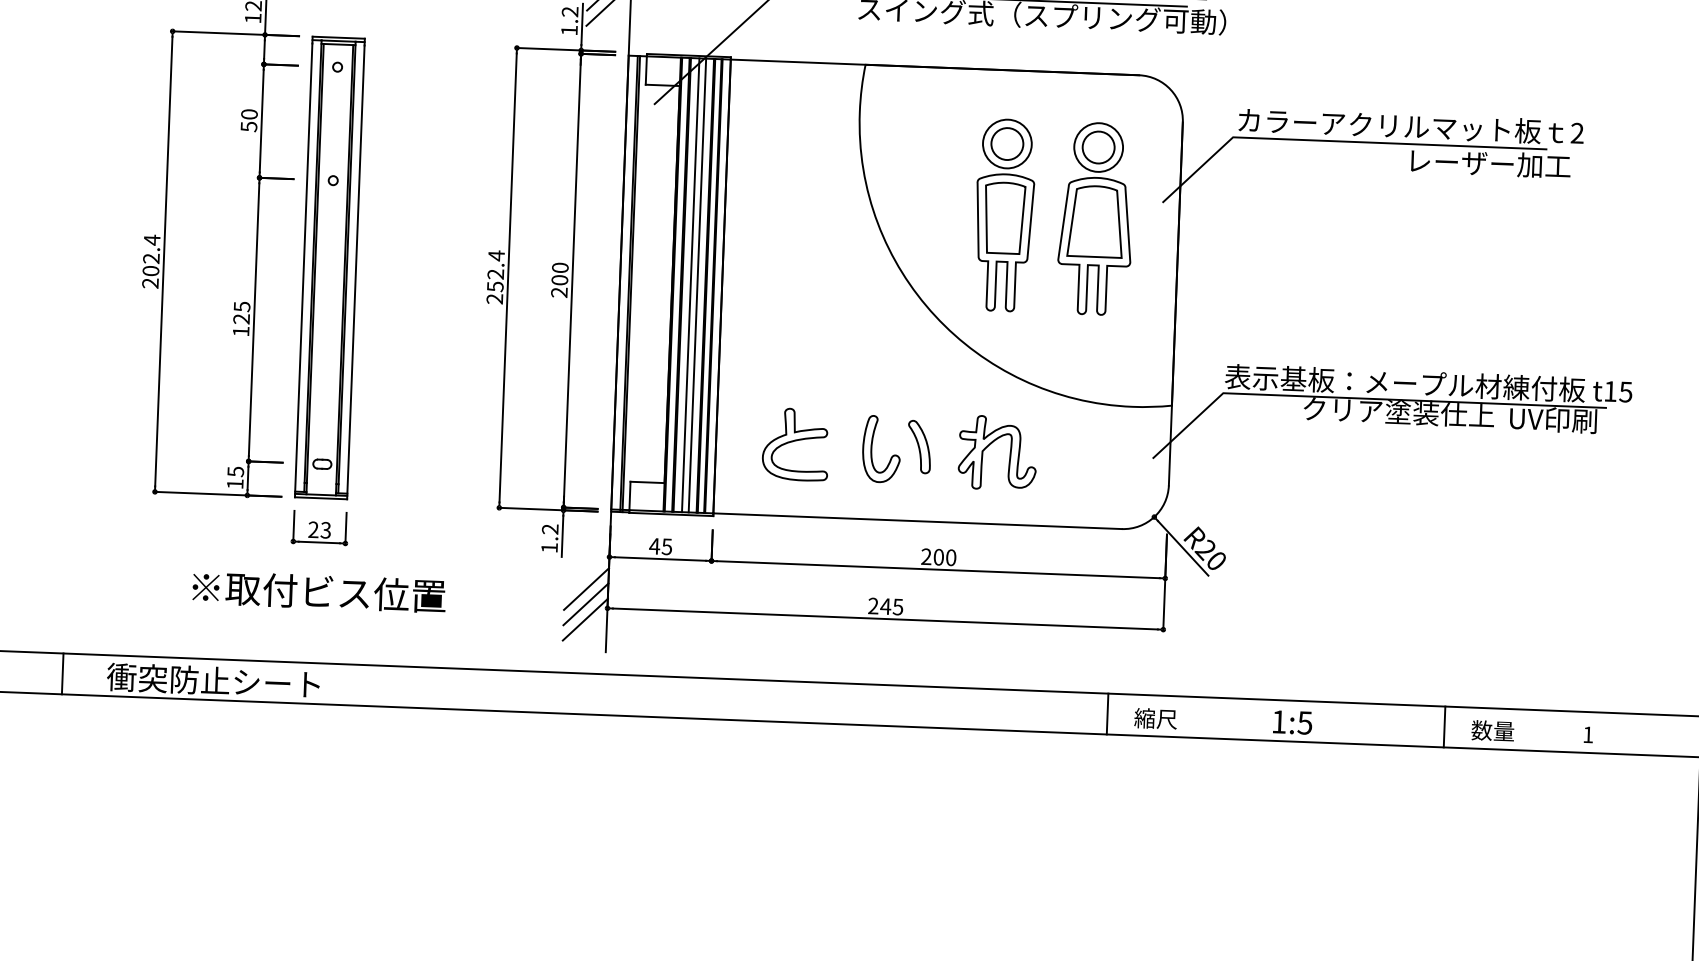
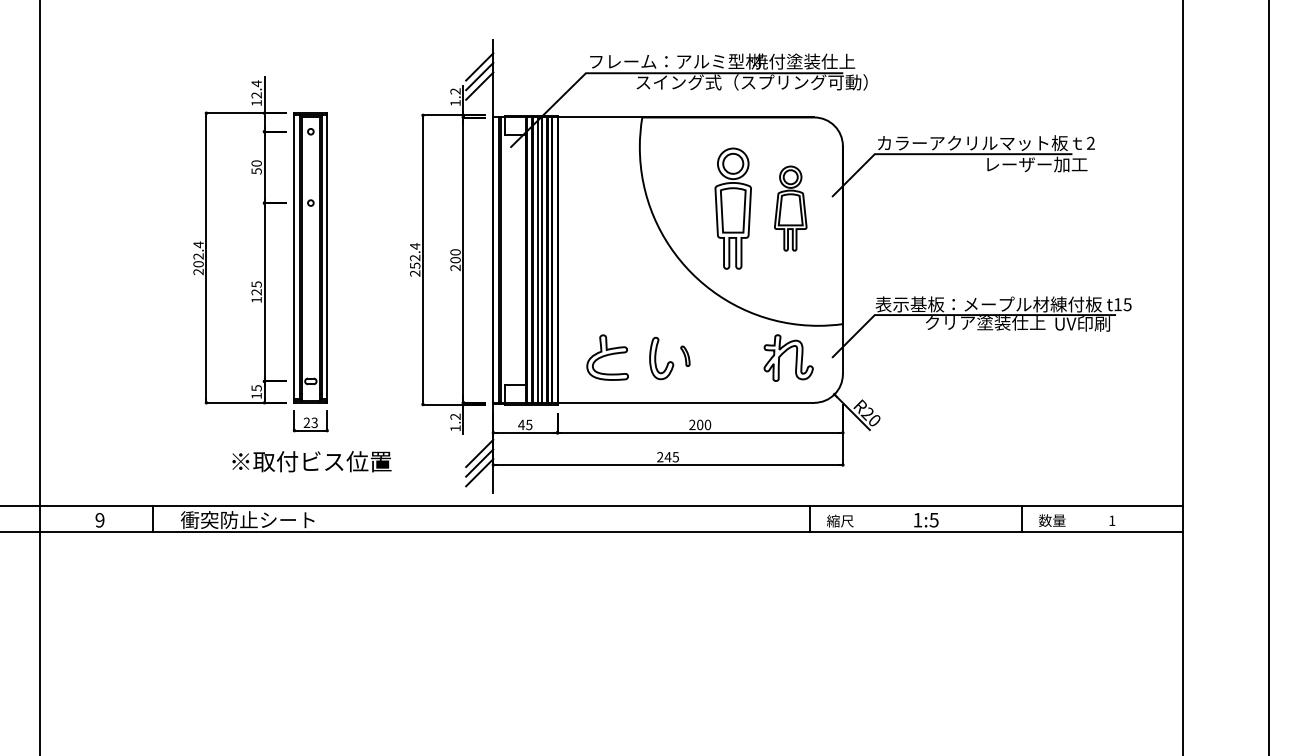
part: (1095, 218) -> (790, 208), size x0.7
part: (919, 447) -> (685, 356), size x0.6
part: (997, 452) -> (788, 357), moved

